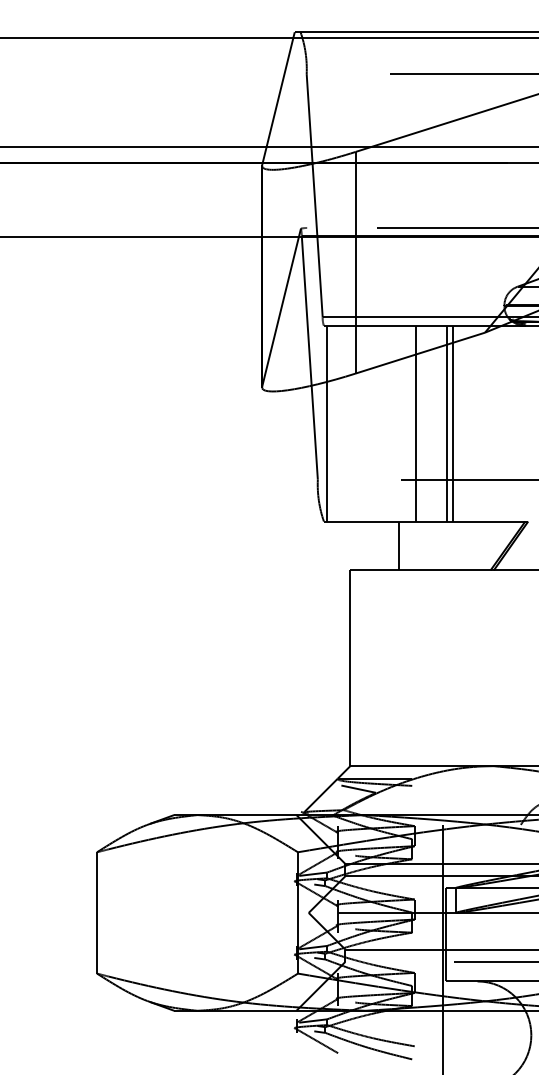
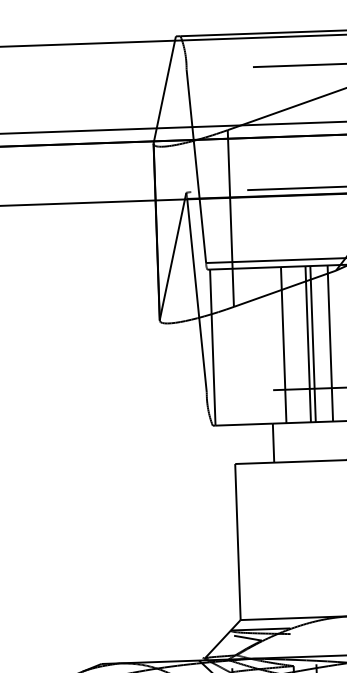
line: (474, 423) -> (330, 343), added

